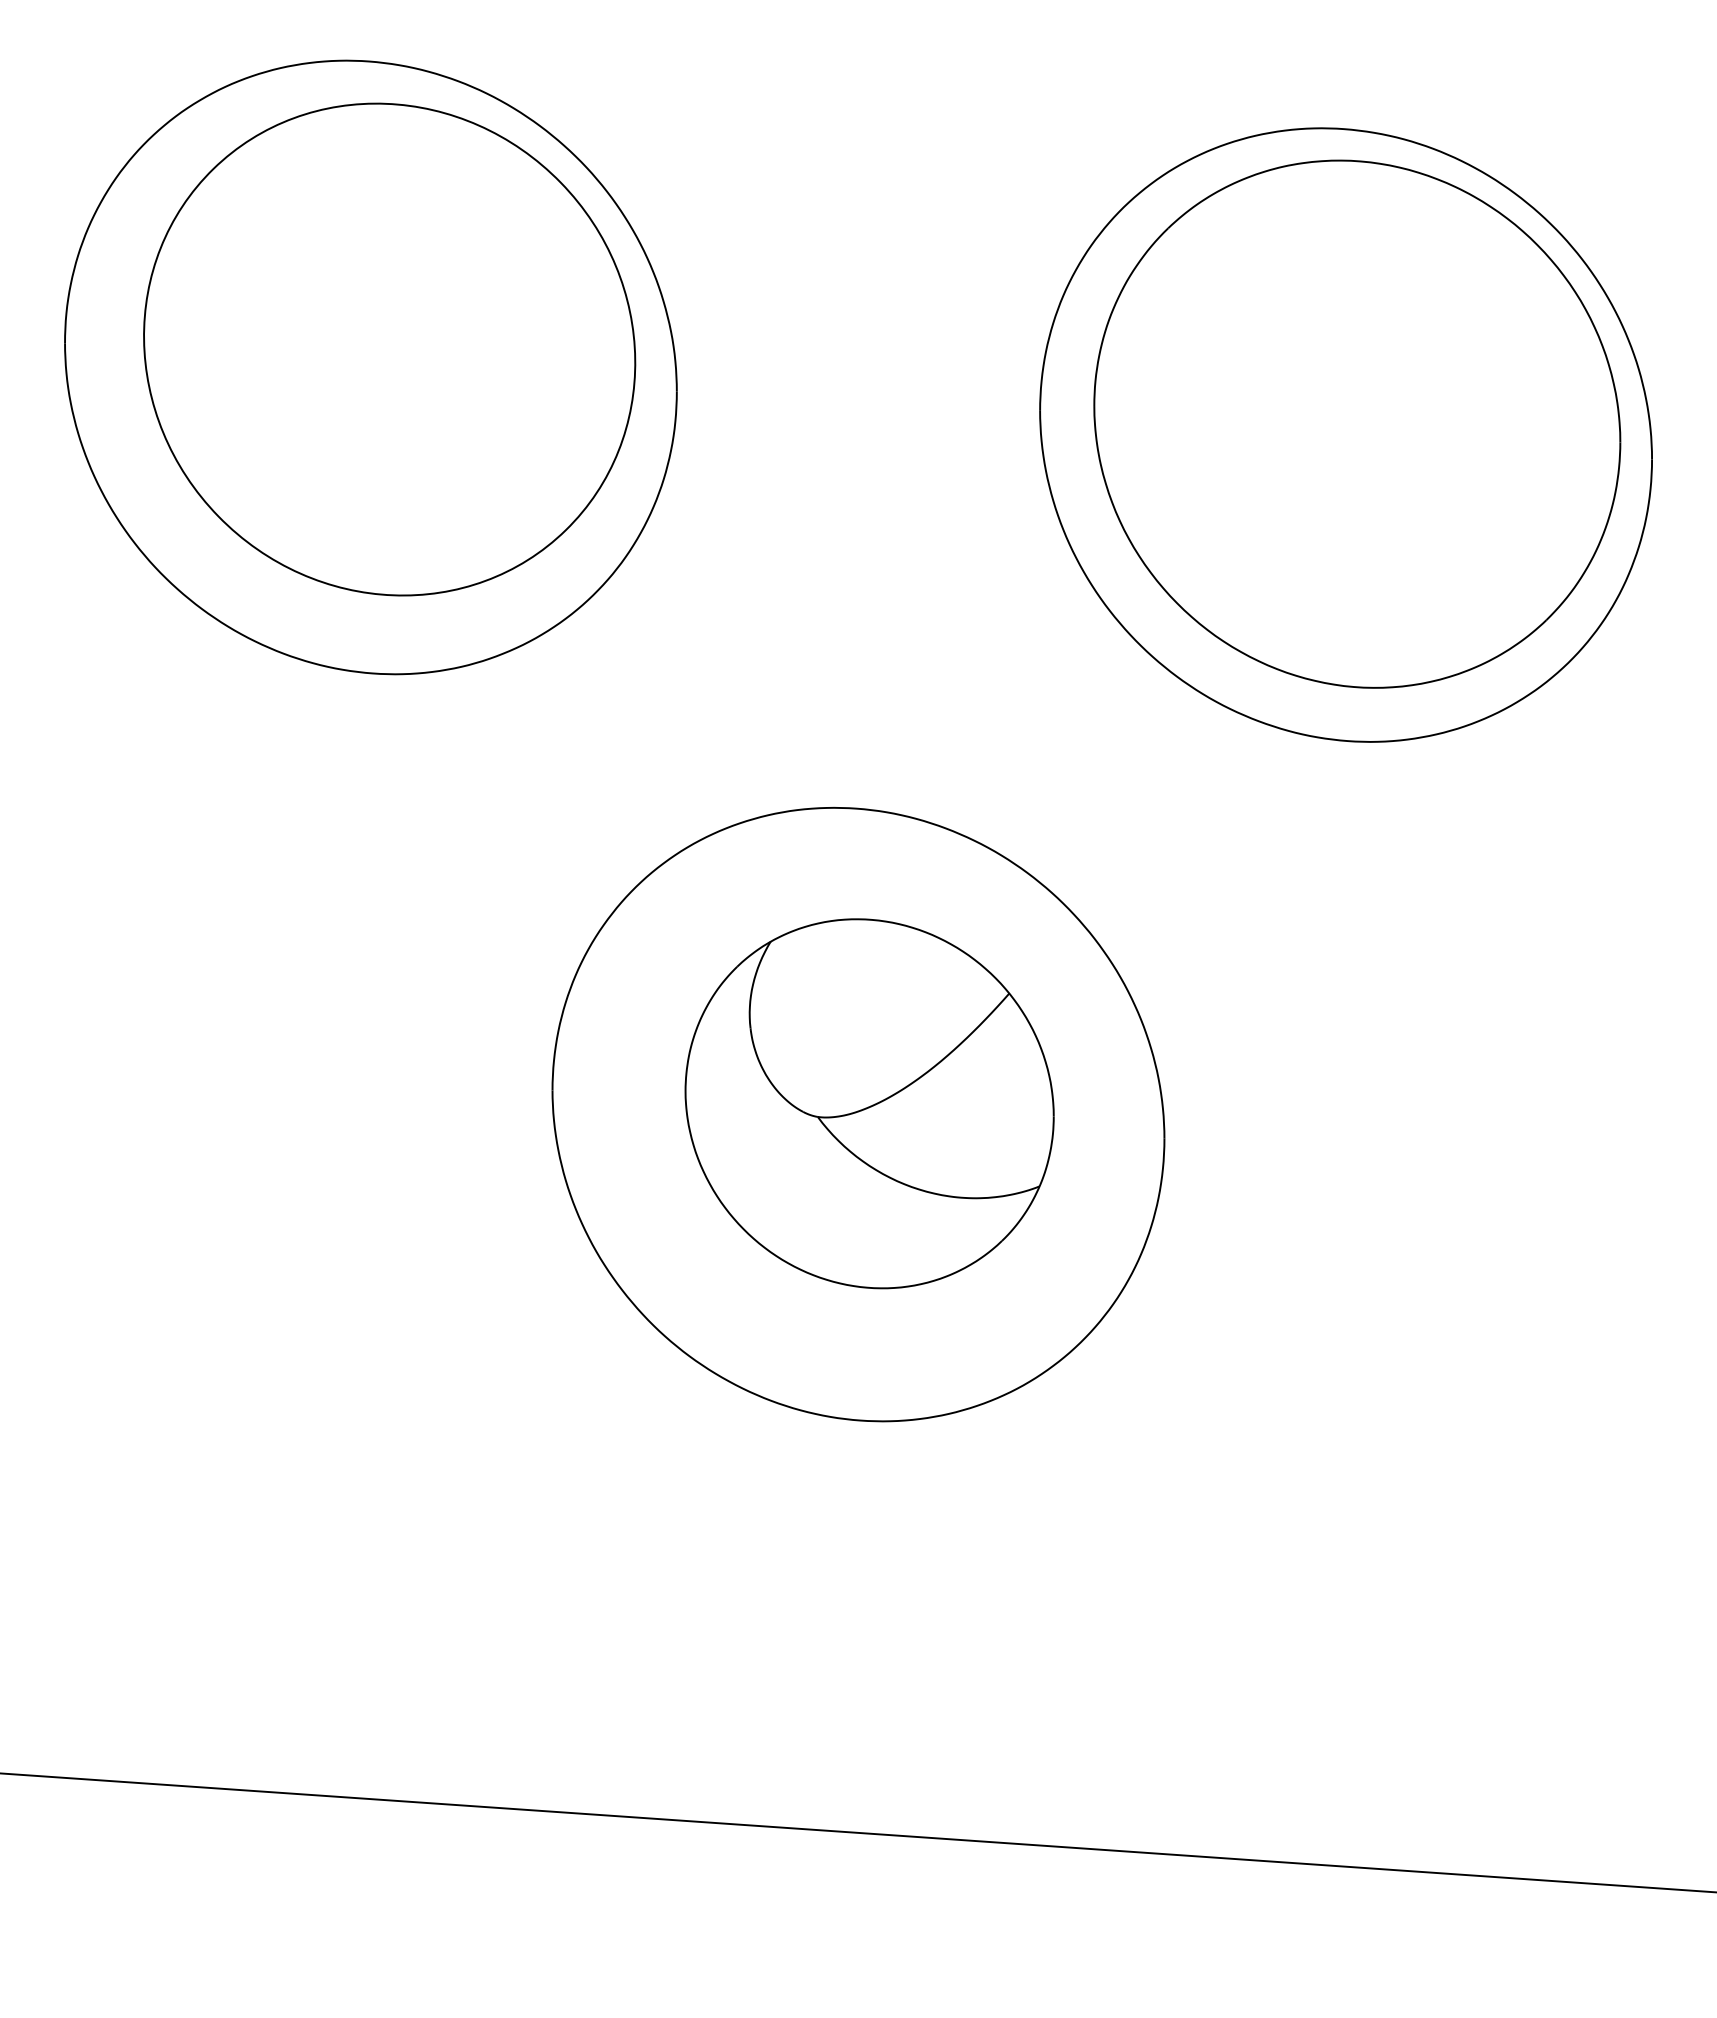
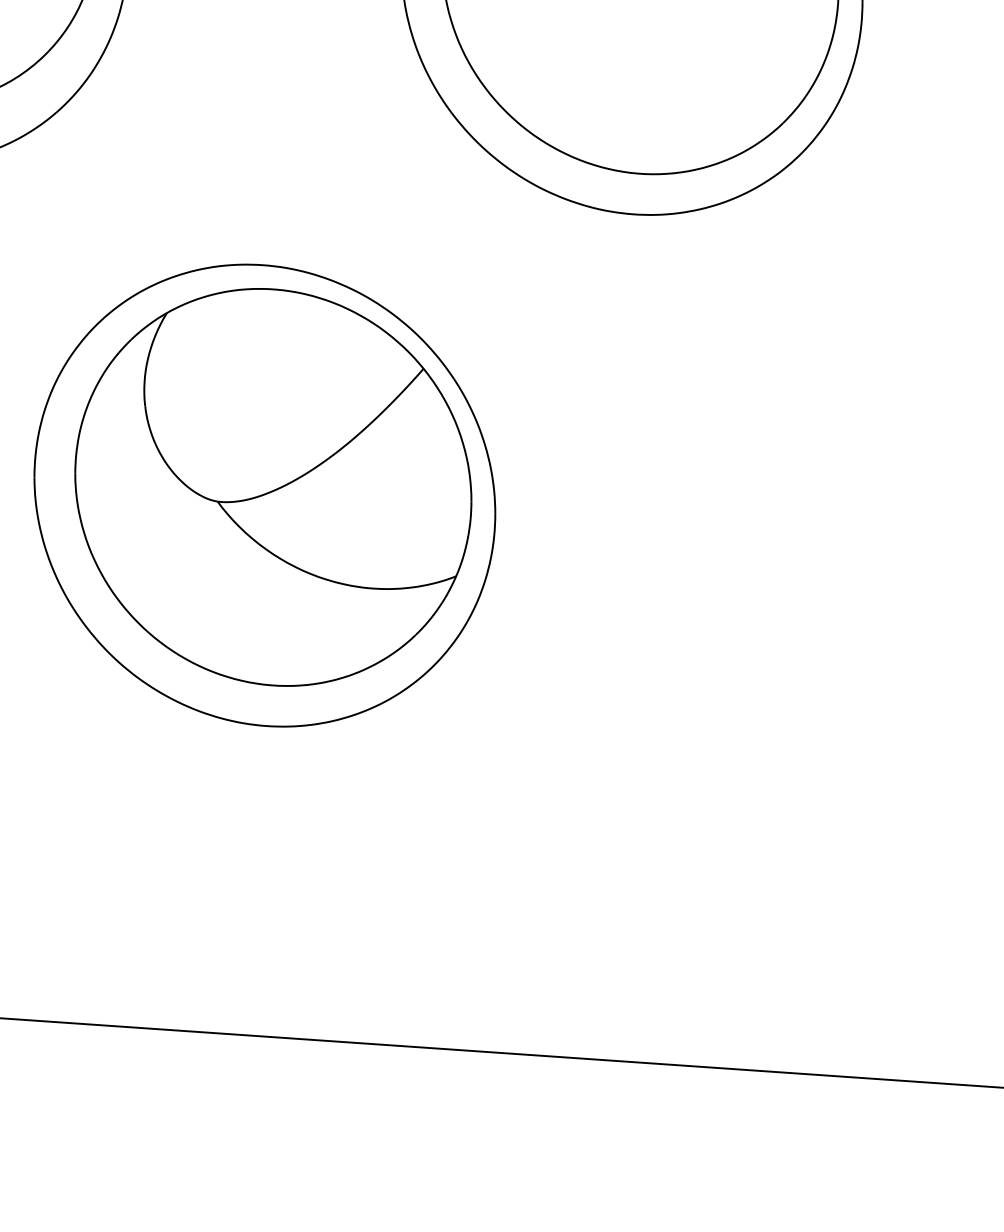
part: (869, 1103) -> (273, 487), size x1.43

